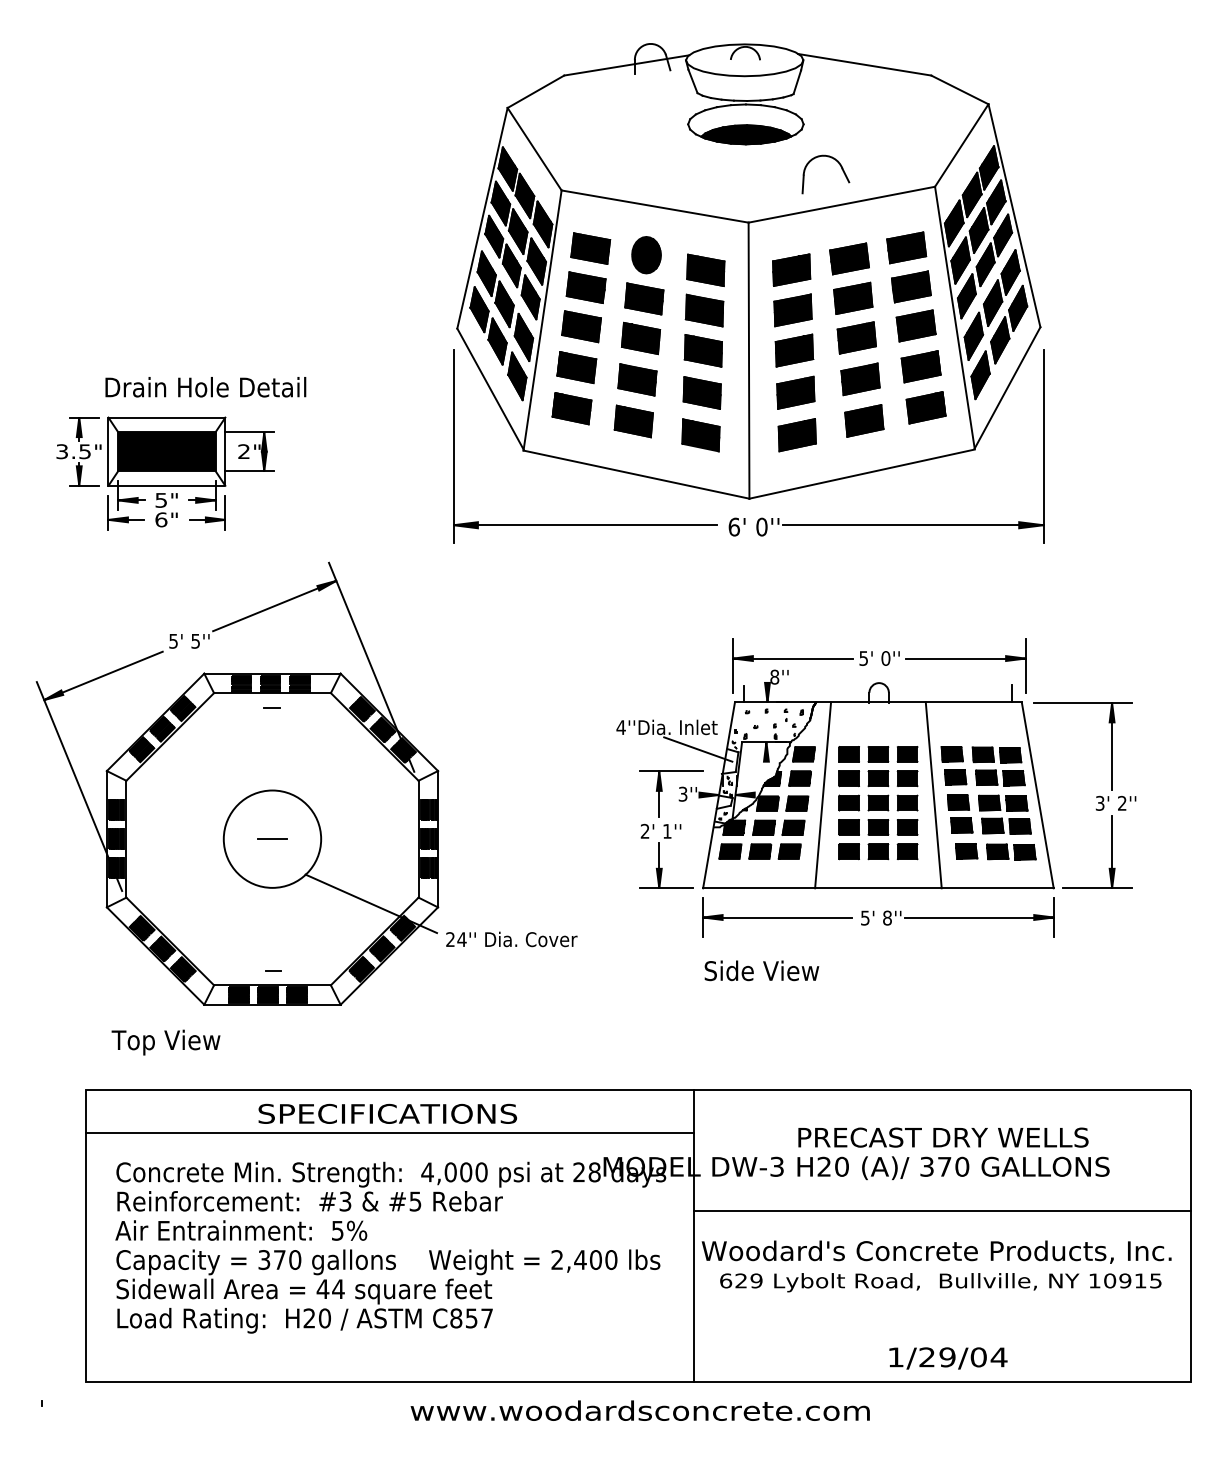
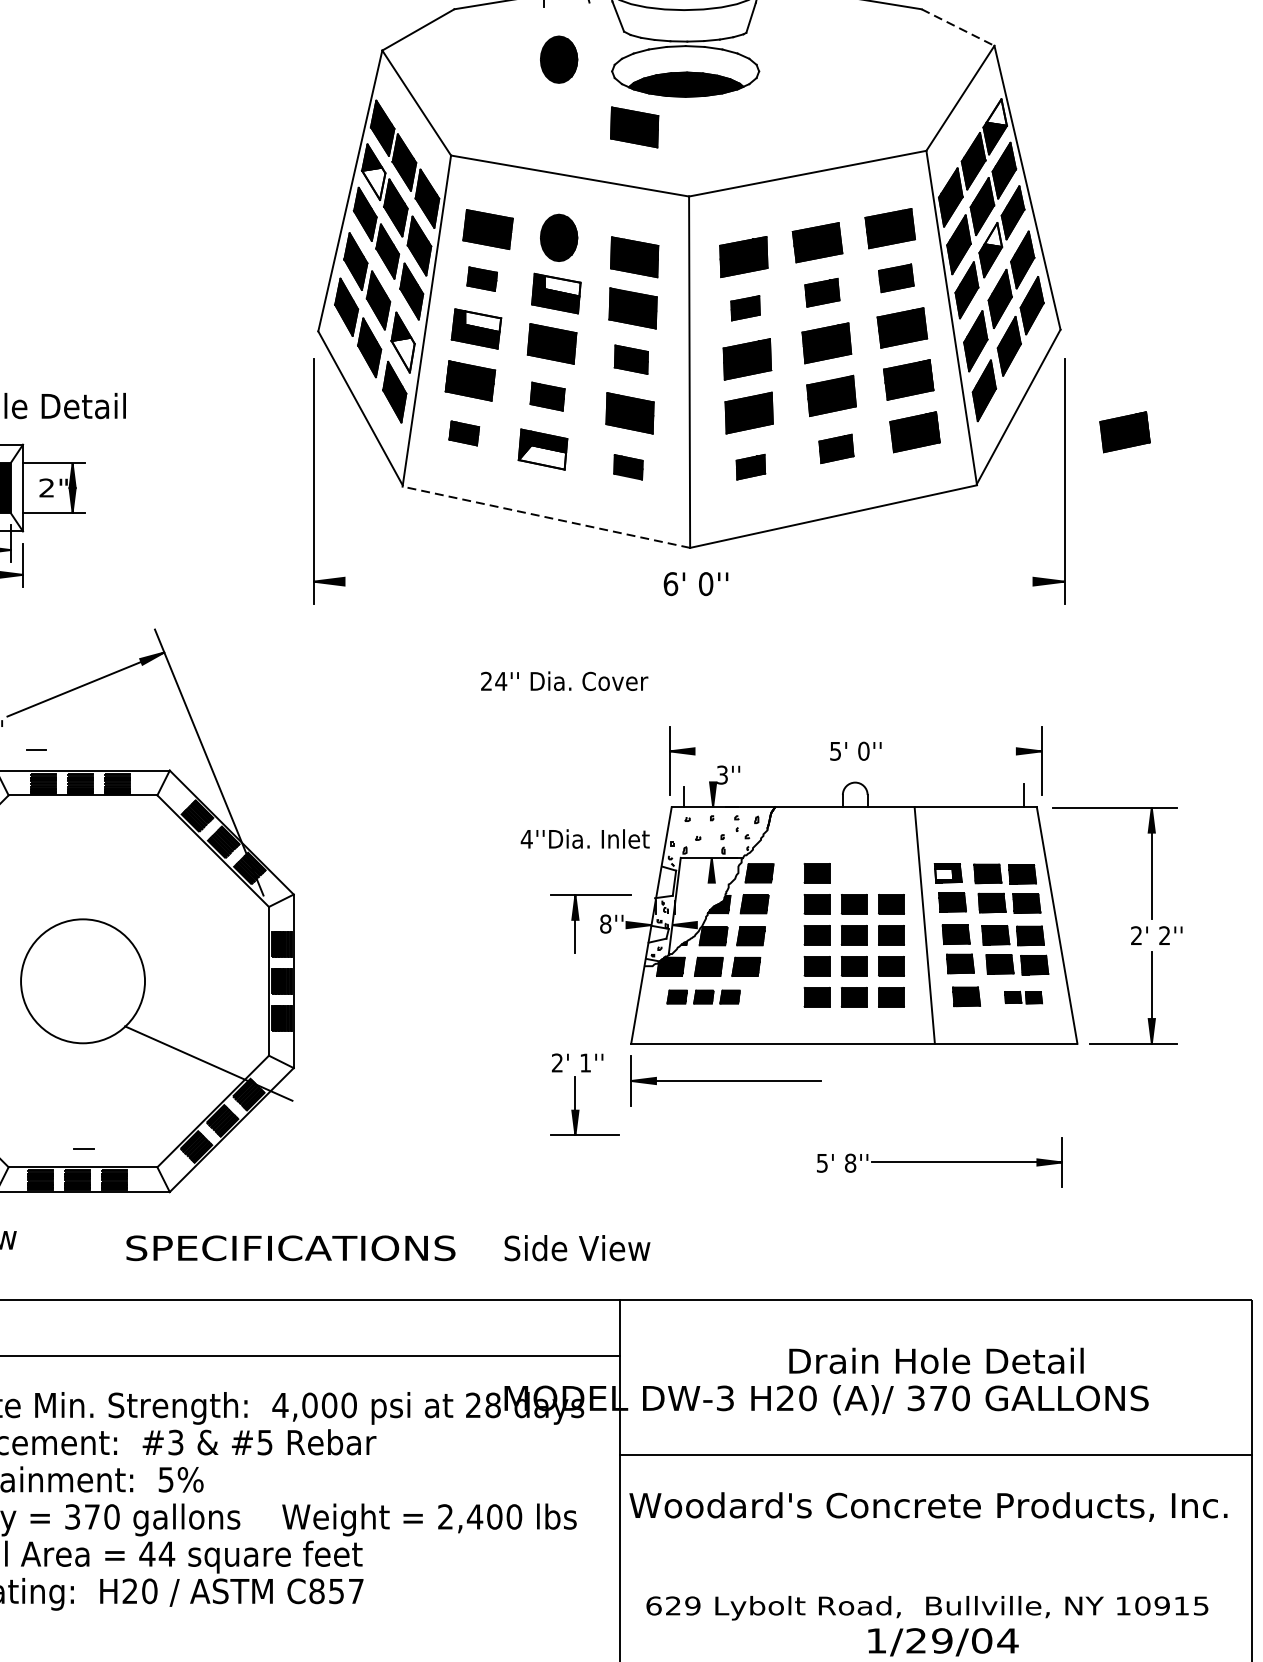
line: (960, 90) -> (958, 28), solid -> dashed
part: (646, 115) -> (559, 60), added
fill: (990, 156) -> (996, 112), removed
part: (839, 165) -> (804, 123), removed
part: (705, 167) -> (634, 126), added
fill: (500, 212) -> (373, 183), removed
fill: (987, 252) -> (993, 234), removed
part: (911, 286) -> (896, 277), size x0.7
part: (585, 287) -> (481, 279), size x0.6
fill: (649, 293) -> (562, 286), removed
part: (853, 297) -> (822, 291), size x0.7
part: (792, 310) -> (744, 308), size x0.6
fill: (586, 320) -> (482, 321), removed
fill: (523, 347) -> (402, 355), removed
part: (702, 350) -> (630, 359), size x0.7
part: (637, 379) -> (547, 396), size x0.7
part: (1090, 407) -> (1124, 431), added
part: (571, 408) -> (463, 433), size x0.6
part: (864, 420) -> (836, 448), size x0.7
fill: (633, 427) -> (542, 457), removed
part: (700, 435) -> (627, 467), size x0.6
part: (796, 435) -> (750, 467), size x0.6
line: (636, 474) -> (546, 517), solid -> dashed
line: (584, 525) -> (480, 582), removed
line: (913, 525) -> (898, 582), removed
line: (793, 658) -> (746, 751), removed
line: (965, 658) -> (965, 751), removed
text: (774, 676) -> (722, 774), 8'' -> 3''
line: (271, 707) -> (35, 750), moved
line: (698, 749) -> (625, 867), removed
part: (892, 754) -> (872, 873), removed
fill: (948, 754) -> (943, 873), removed
text: (682, 793) -> (604, 923), 3'' -> 8''
line: (823, 795) -> (784, 925), removed
text: (1100, 803) -> (1137, 935), 3' -> 2'
line: (272, 839) -> (83, 981), removed
part: (759, 851) -> (702, 996), size x0.7
part: (1011, 851) -> (1023, 996), size x0.6
part: (659, 855) -> (575, 1093), moved
part: (957, 917) -> (939, 1162), moved
text: (511, 939) -> (564, 681), moved
text: (761, 970) -> (576, 1247), moved
text: (387, 1113) -> (290, 1247), moved
text: (943, 1137) -> (937, 1361), PRECAST DRY WELLS -> Drain Hole Detail
text: (940, 1282) -> (926, 1607), moved

